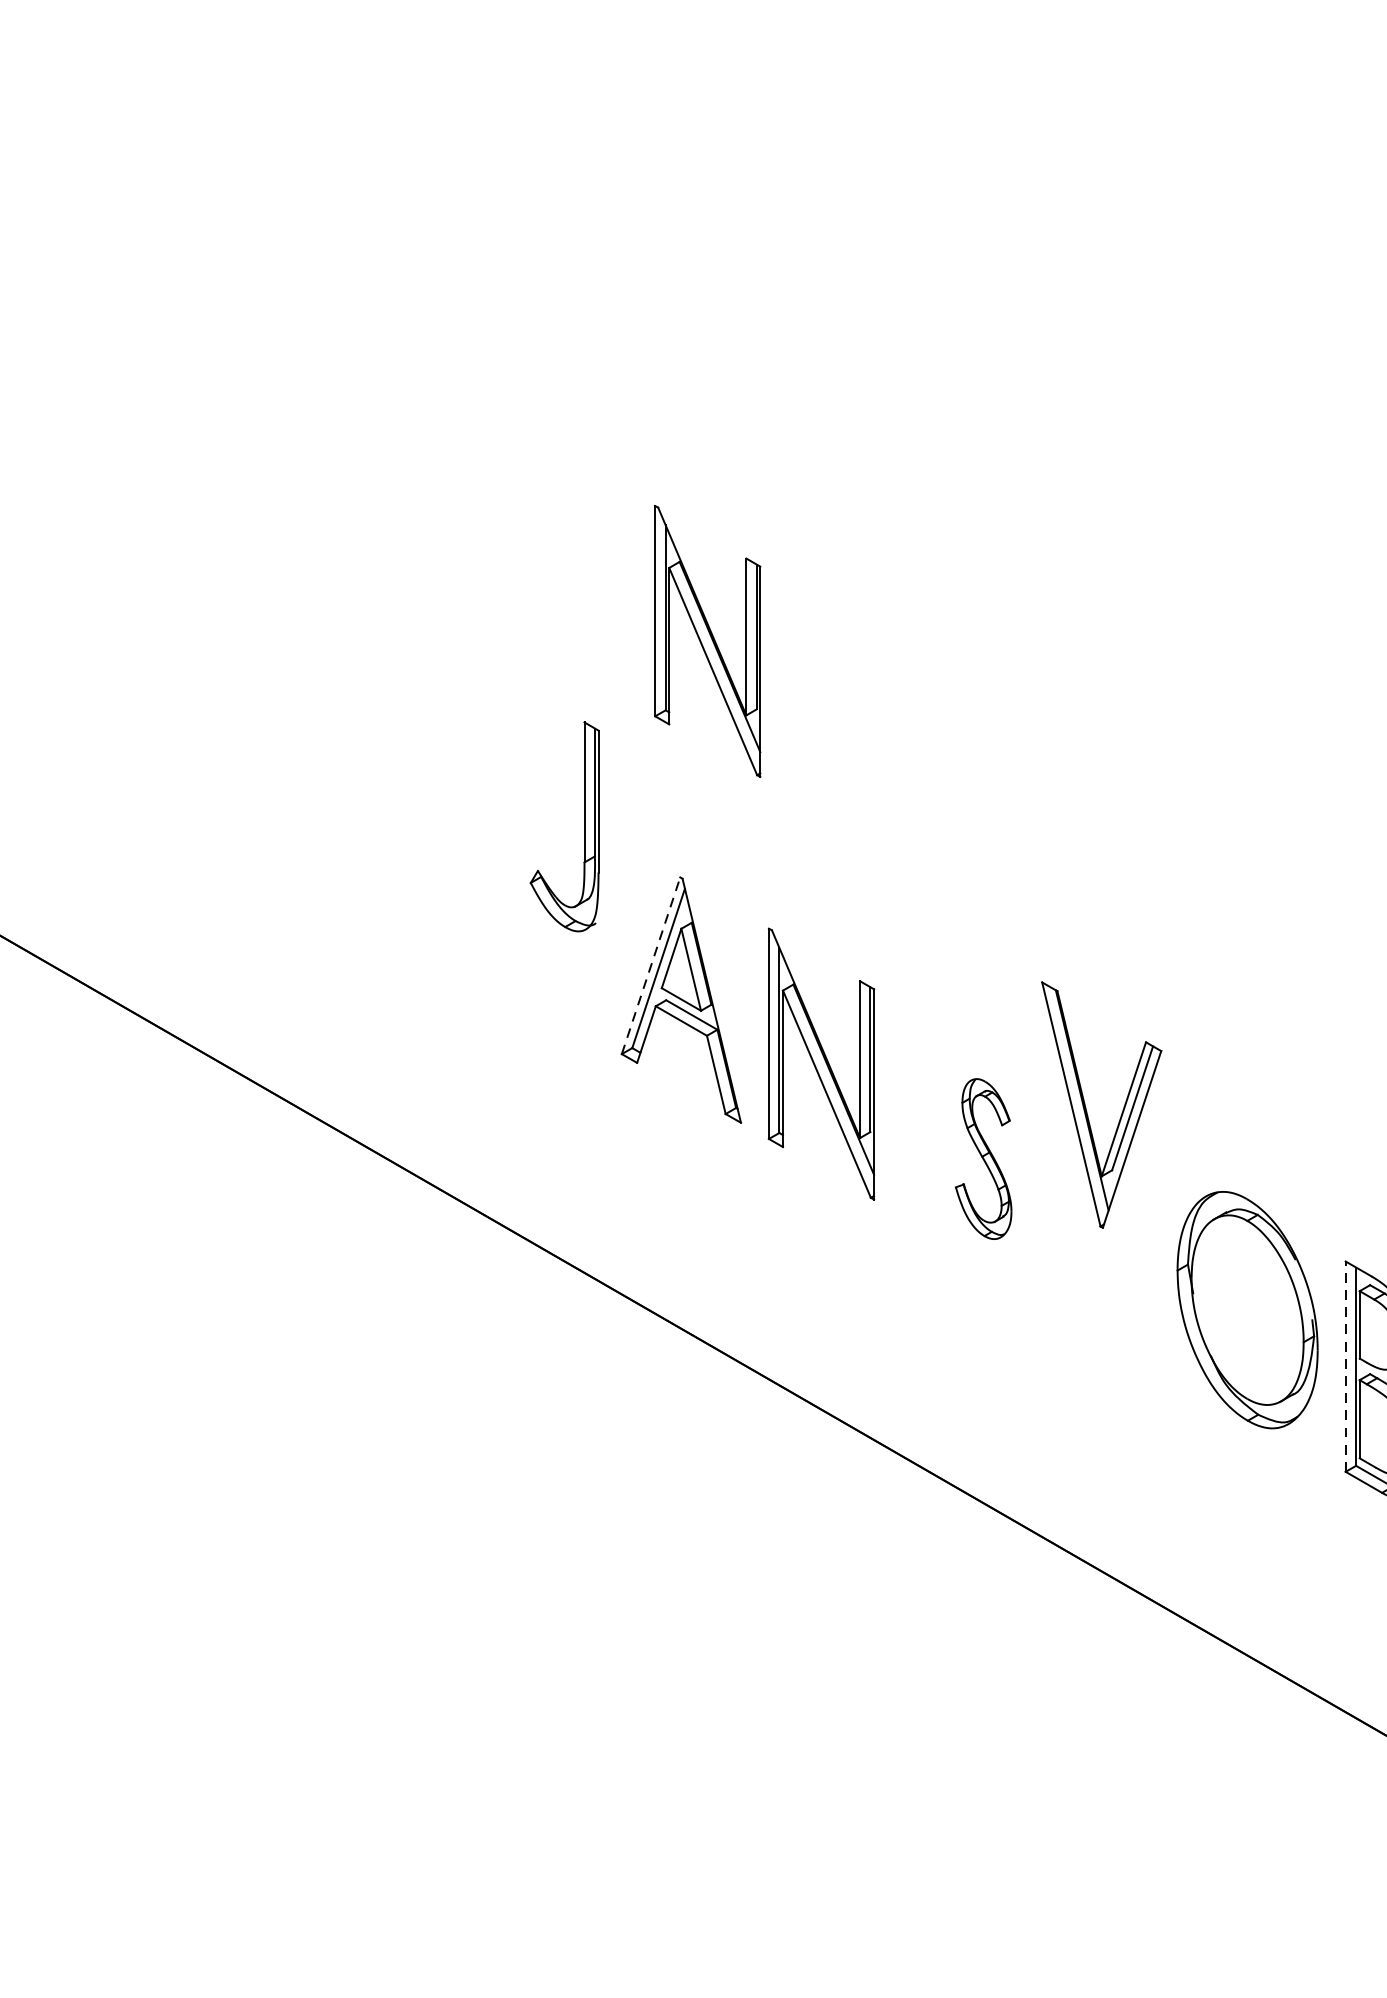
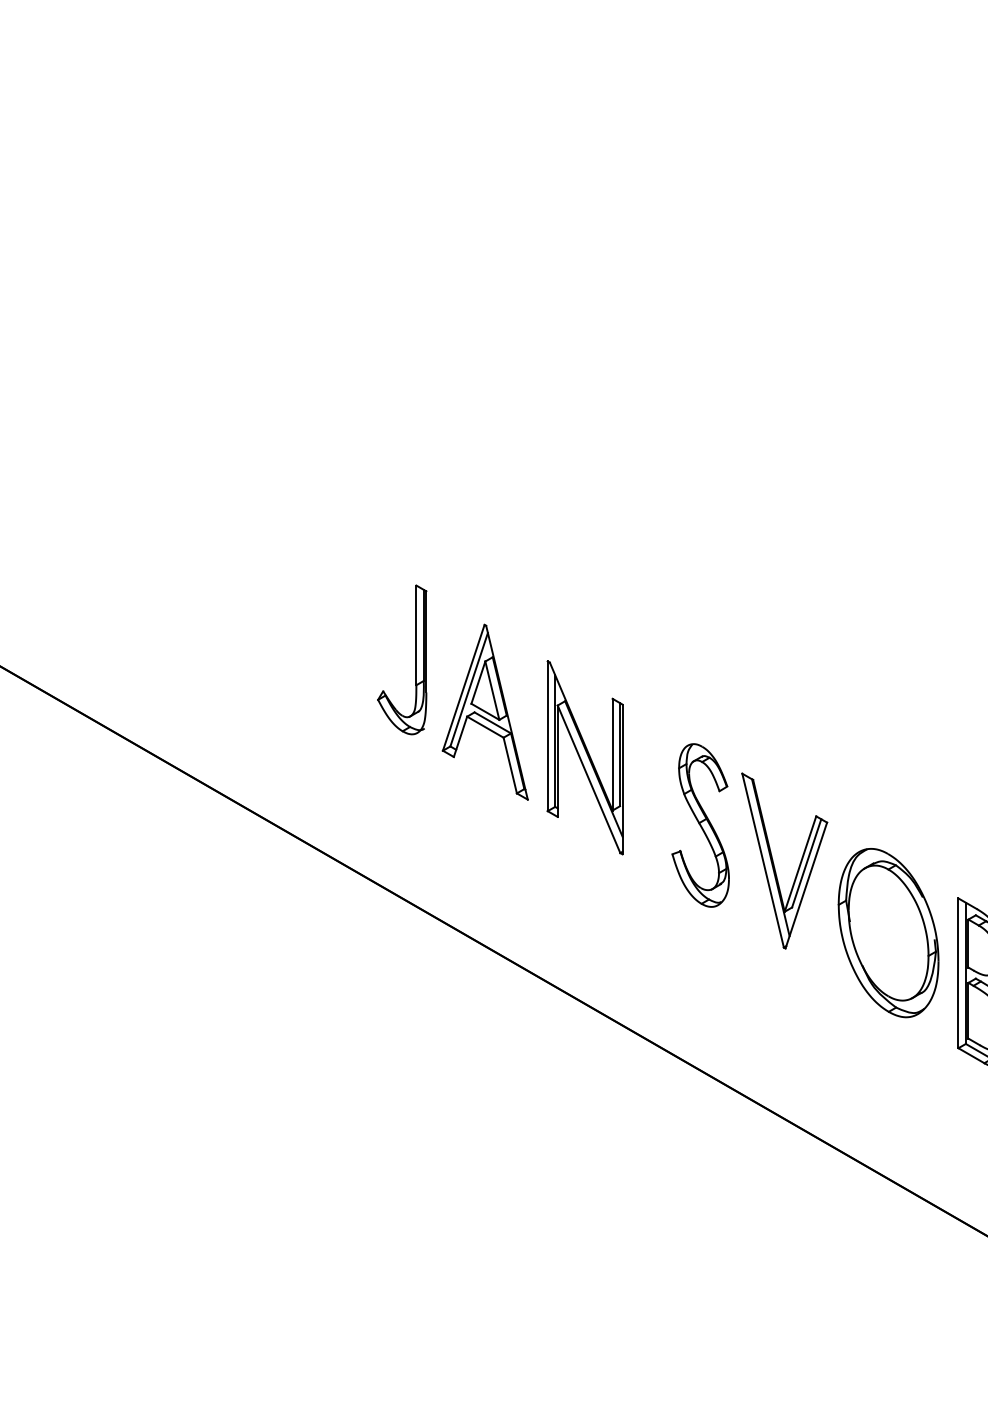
part: (706, 640) -> (503, 456), removed
part: (583, 826) -> (415, 659), moved
line: (650, 965) -> (463, 687), dashed -> solid
part: (1087, 1108) -> (774, 863), moved
part: (983, 1159) -> (700, 825), size x1.43
line: (1345, 1366) -> (958, 973), dashed -> solid

